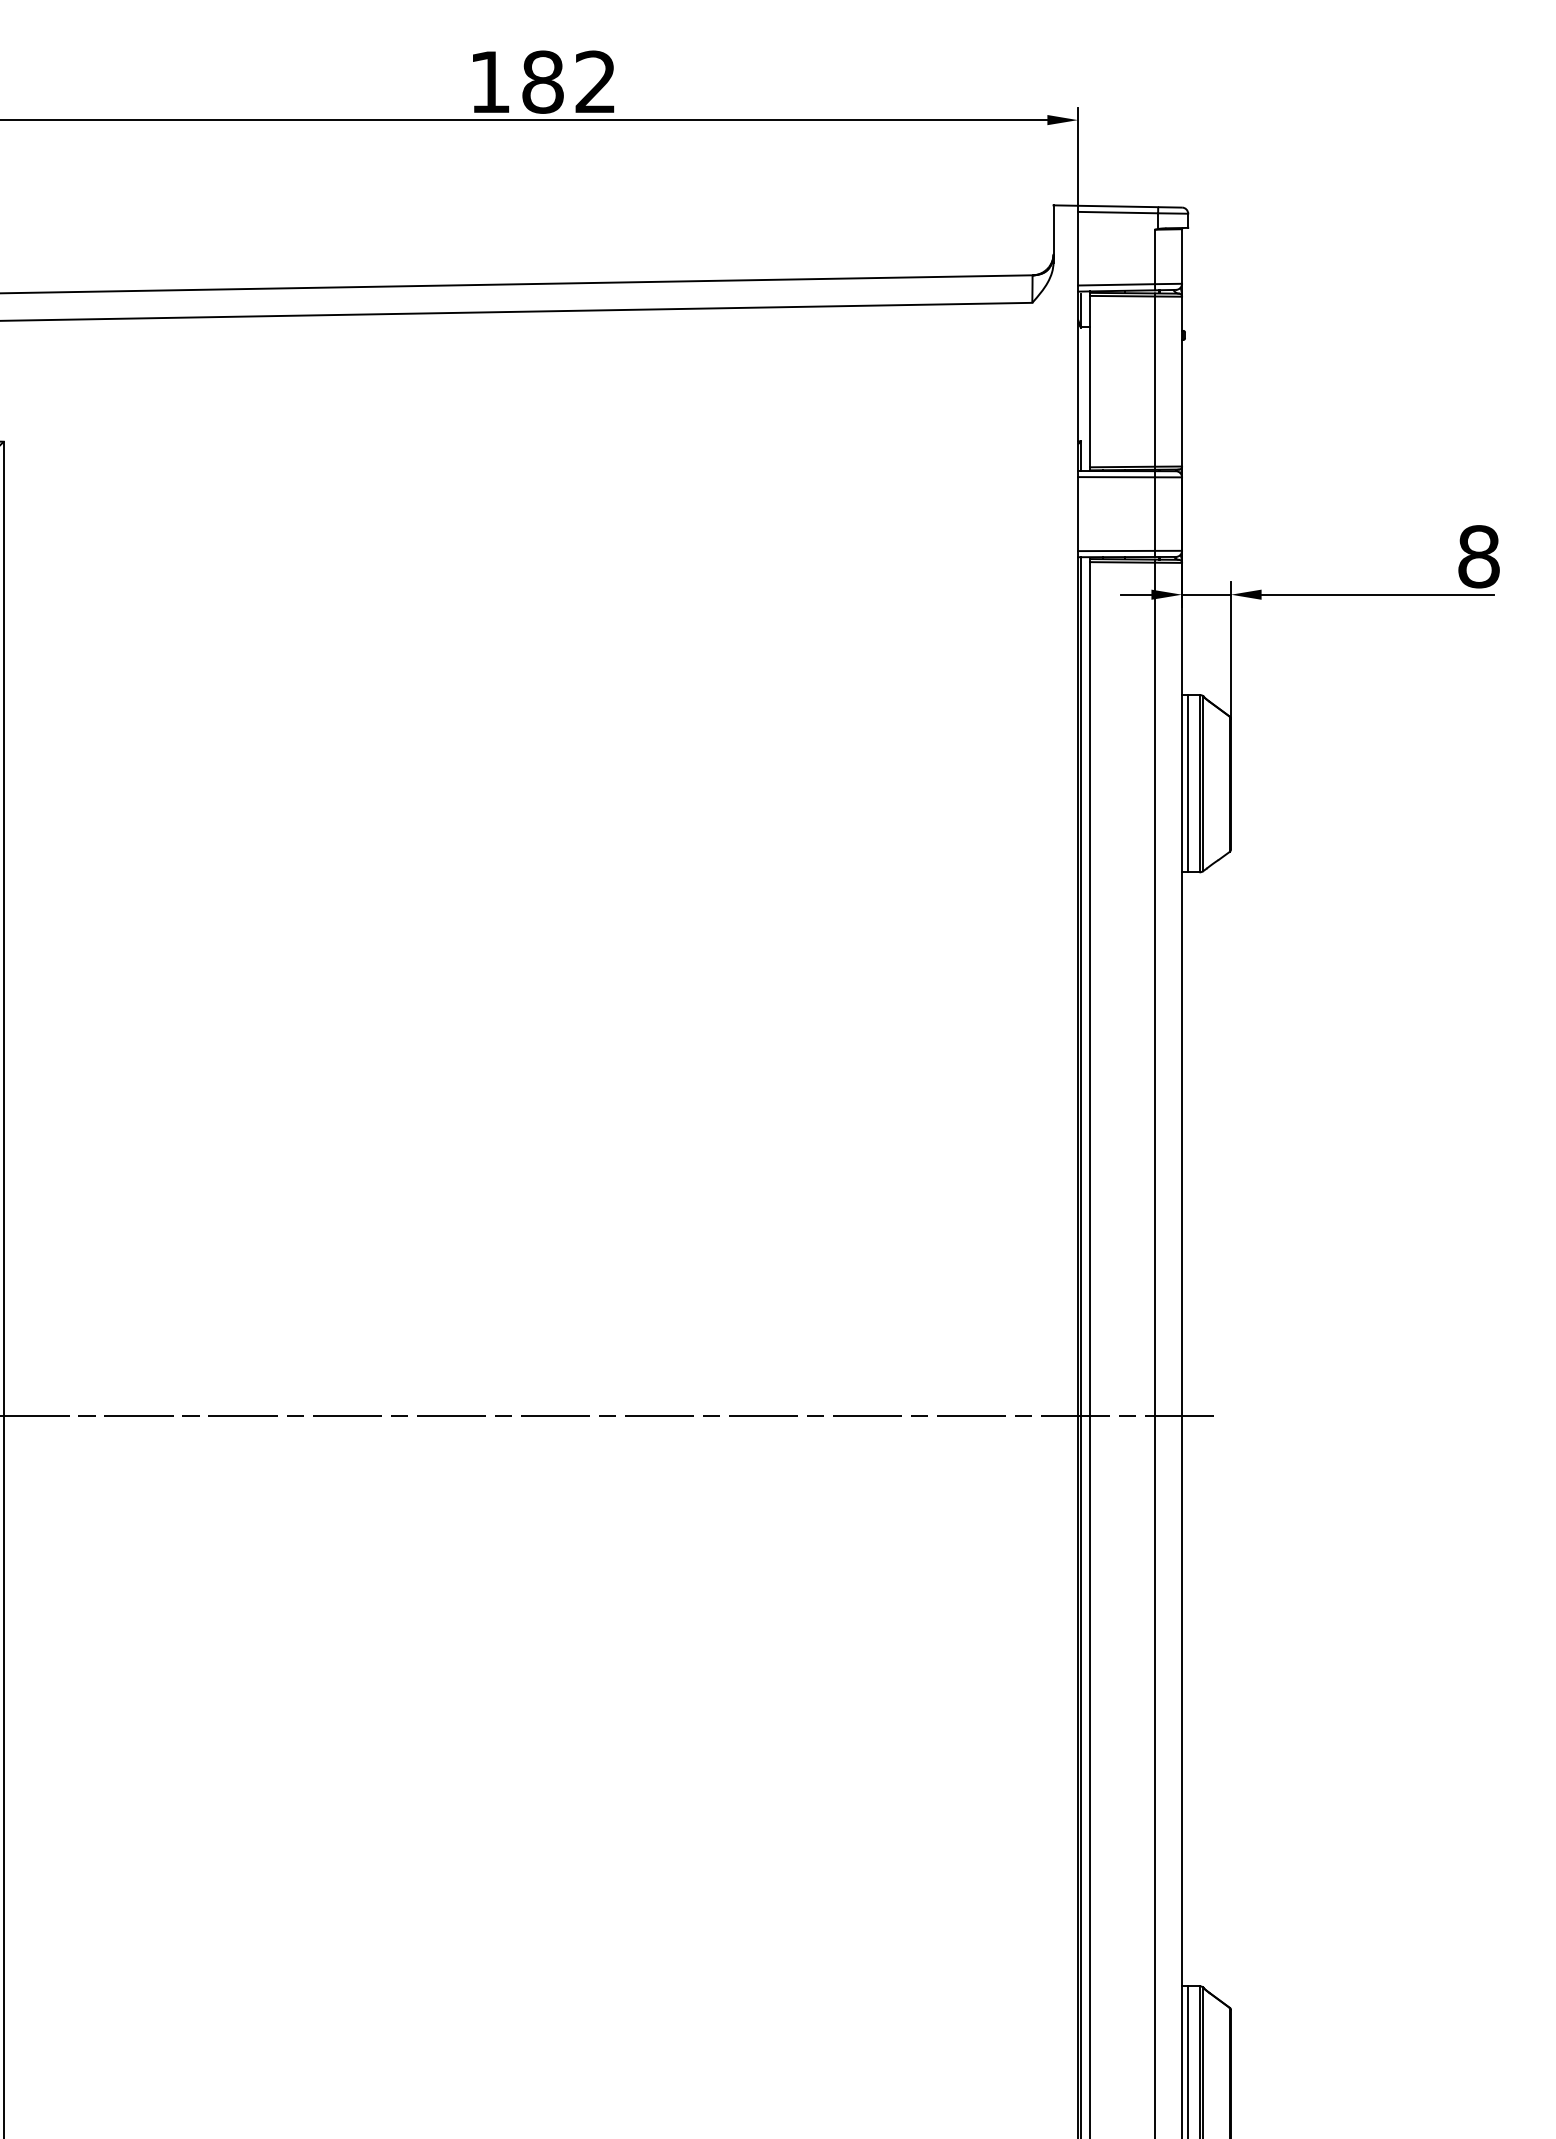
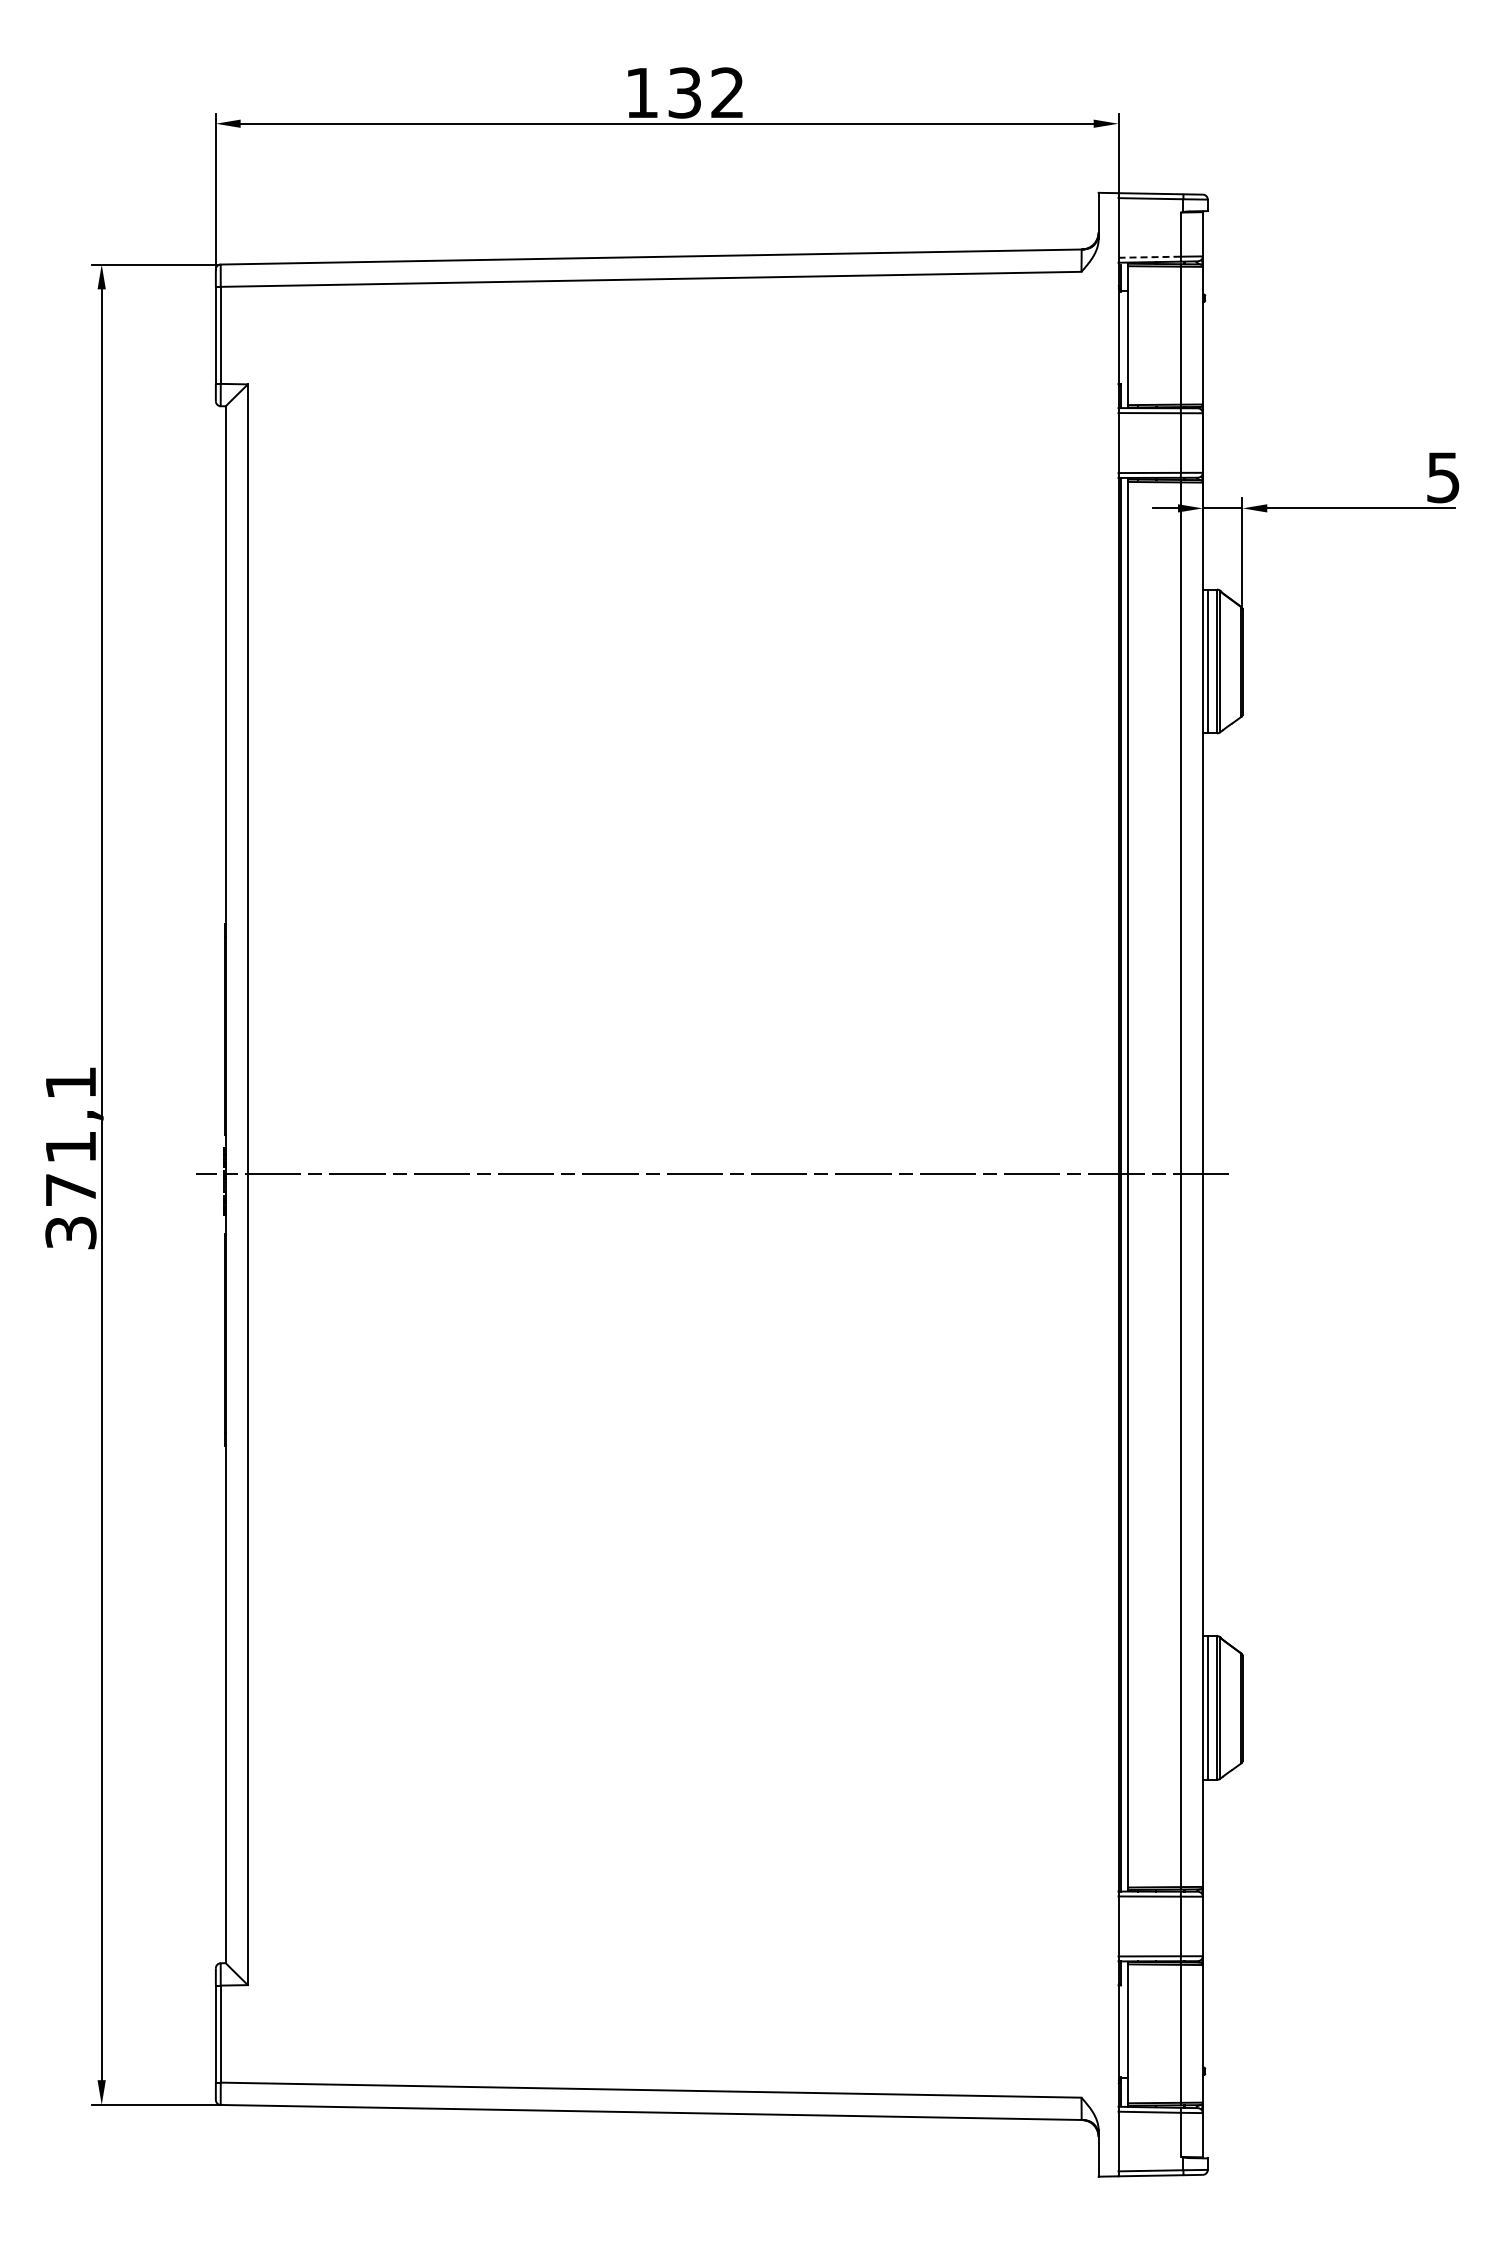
text: (542, 81) -> (684, 92), 182 -> 132
line: (1117, 285) -> (1150, 257), solid -> dashed
text: (1479, 556) -> (1443, 477), 8 -> 5

